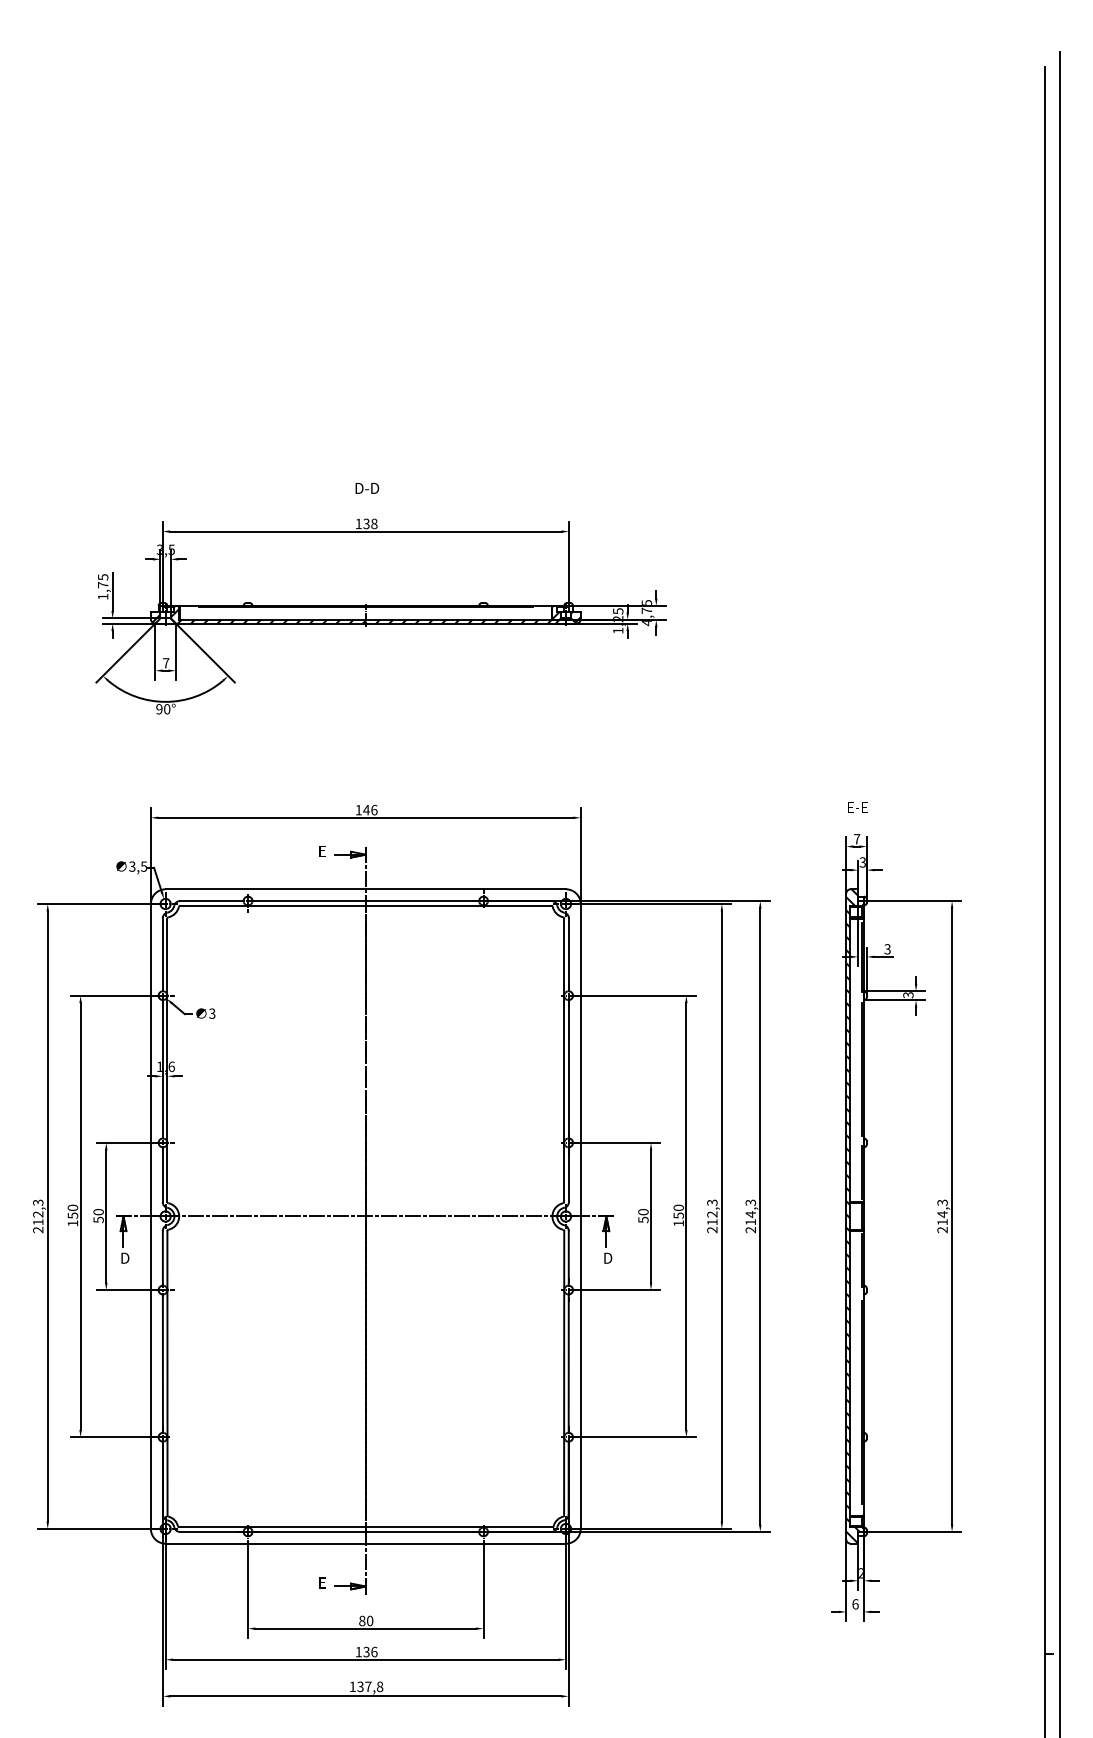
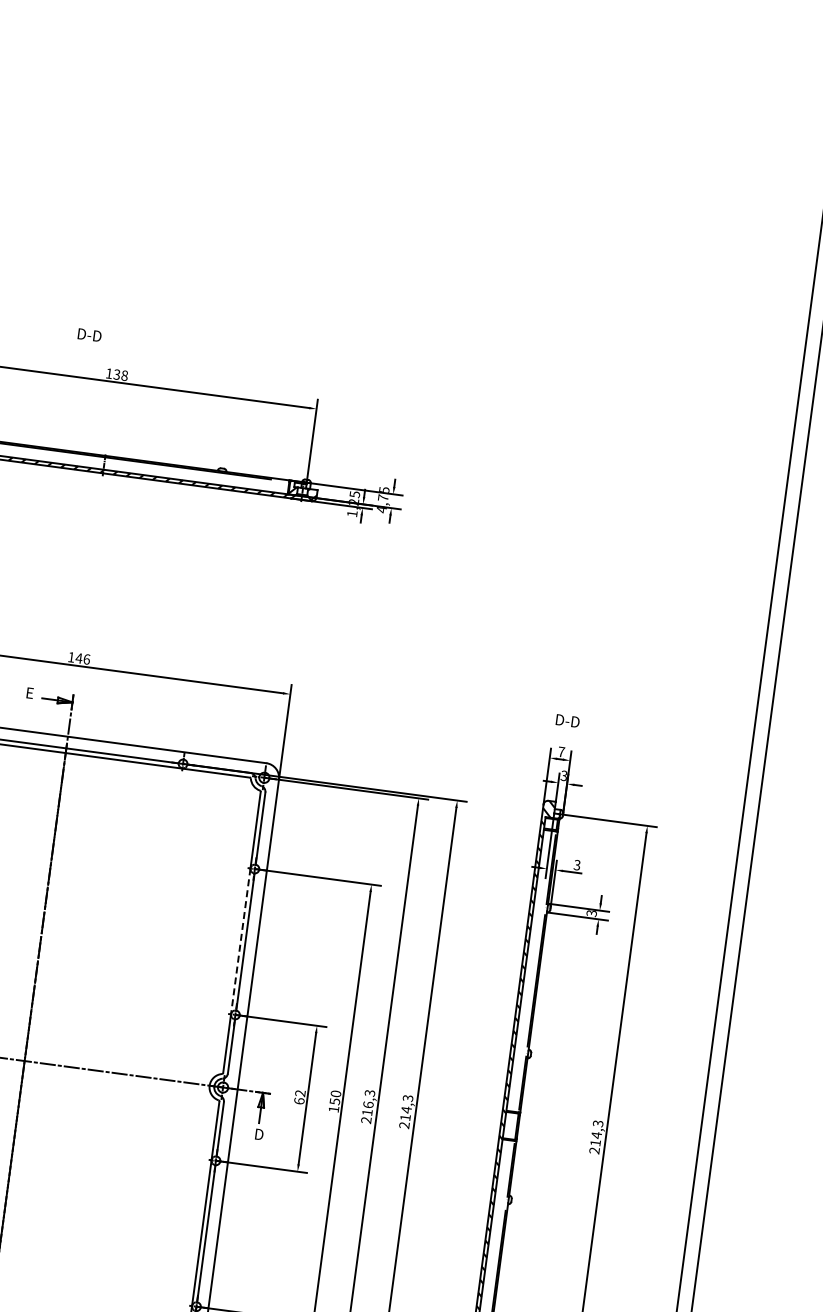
text: (367, 488) -> (89, 335), moved
text: (858, 807) -> (567, 720), E-E -> D-D
line: (564, 1069) -> (241, 941), solid -> dashed
text: (712, 1214) -> (368, 1104), 212,3 -> 216,3
text: (643, 1216) -> (299, 1097), 50 -> 62

